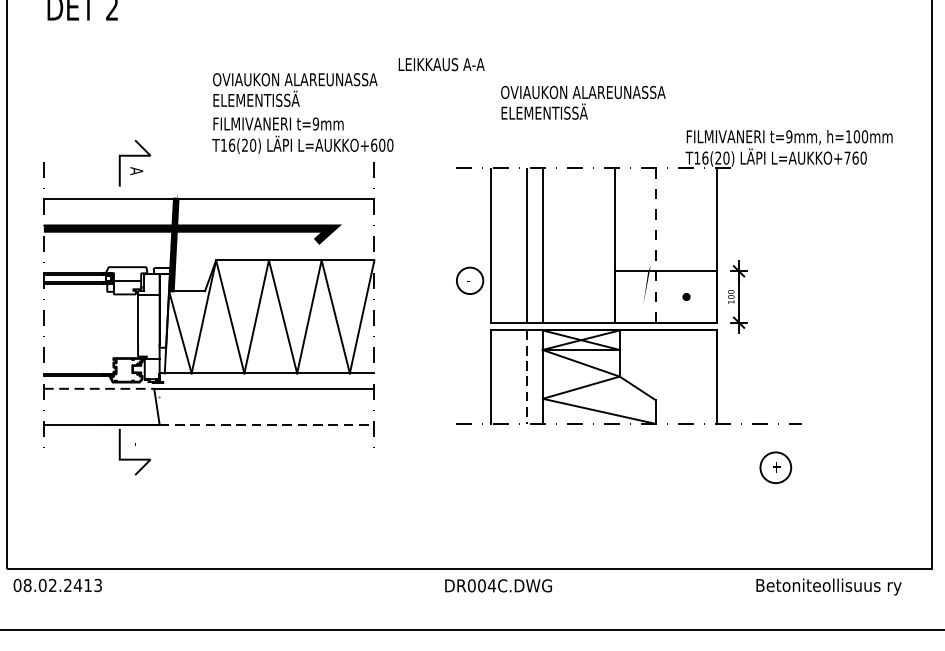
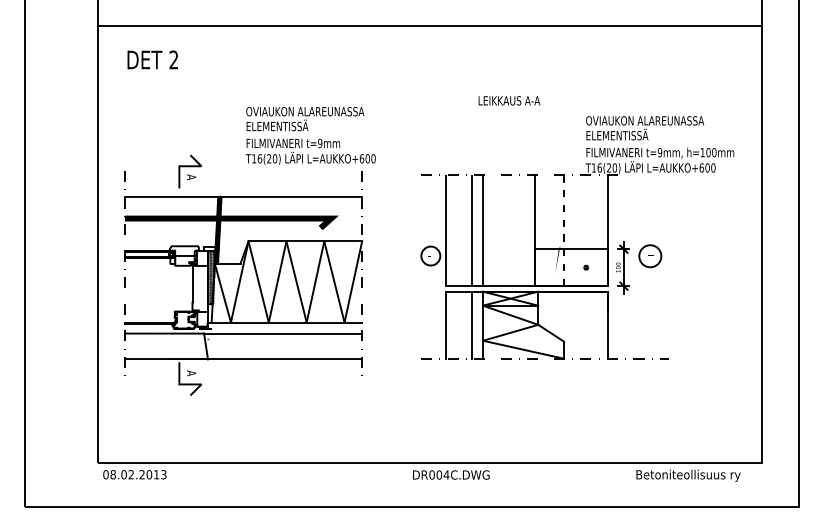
text: (441, 64) -> (509, 100), moved
text: (583, 103) -> (645, 128), moved
text: (851, 157) -> (704, 167), L=AUKKO+760 -> L=AUKKO+600
hatch: (164, 310) -> (211, 277), added
line: (526, 377) -> (471, 325), dashed -> solid
line: (99, 388) -> (164, 333), dashed -> solid
line: (267, 424) -> (285, 359), dashed -> solid
text: (136, 444) -> (191, 373), - -> A
part: (776, 468) -> (650, 256), moved
text: (78, 585) -> (149, 474), 08.02.2413 -> 08.02.2013

